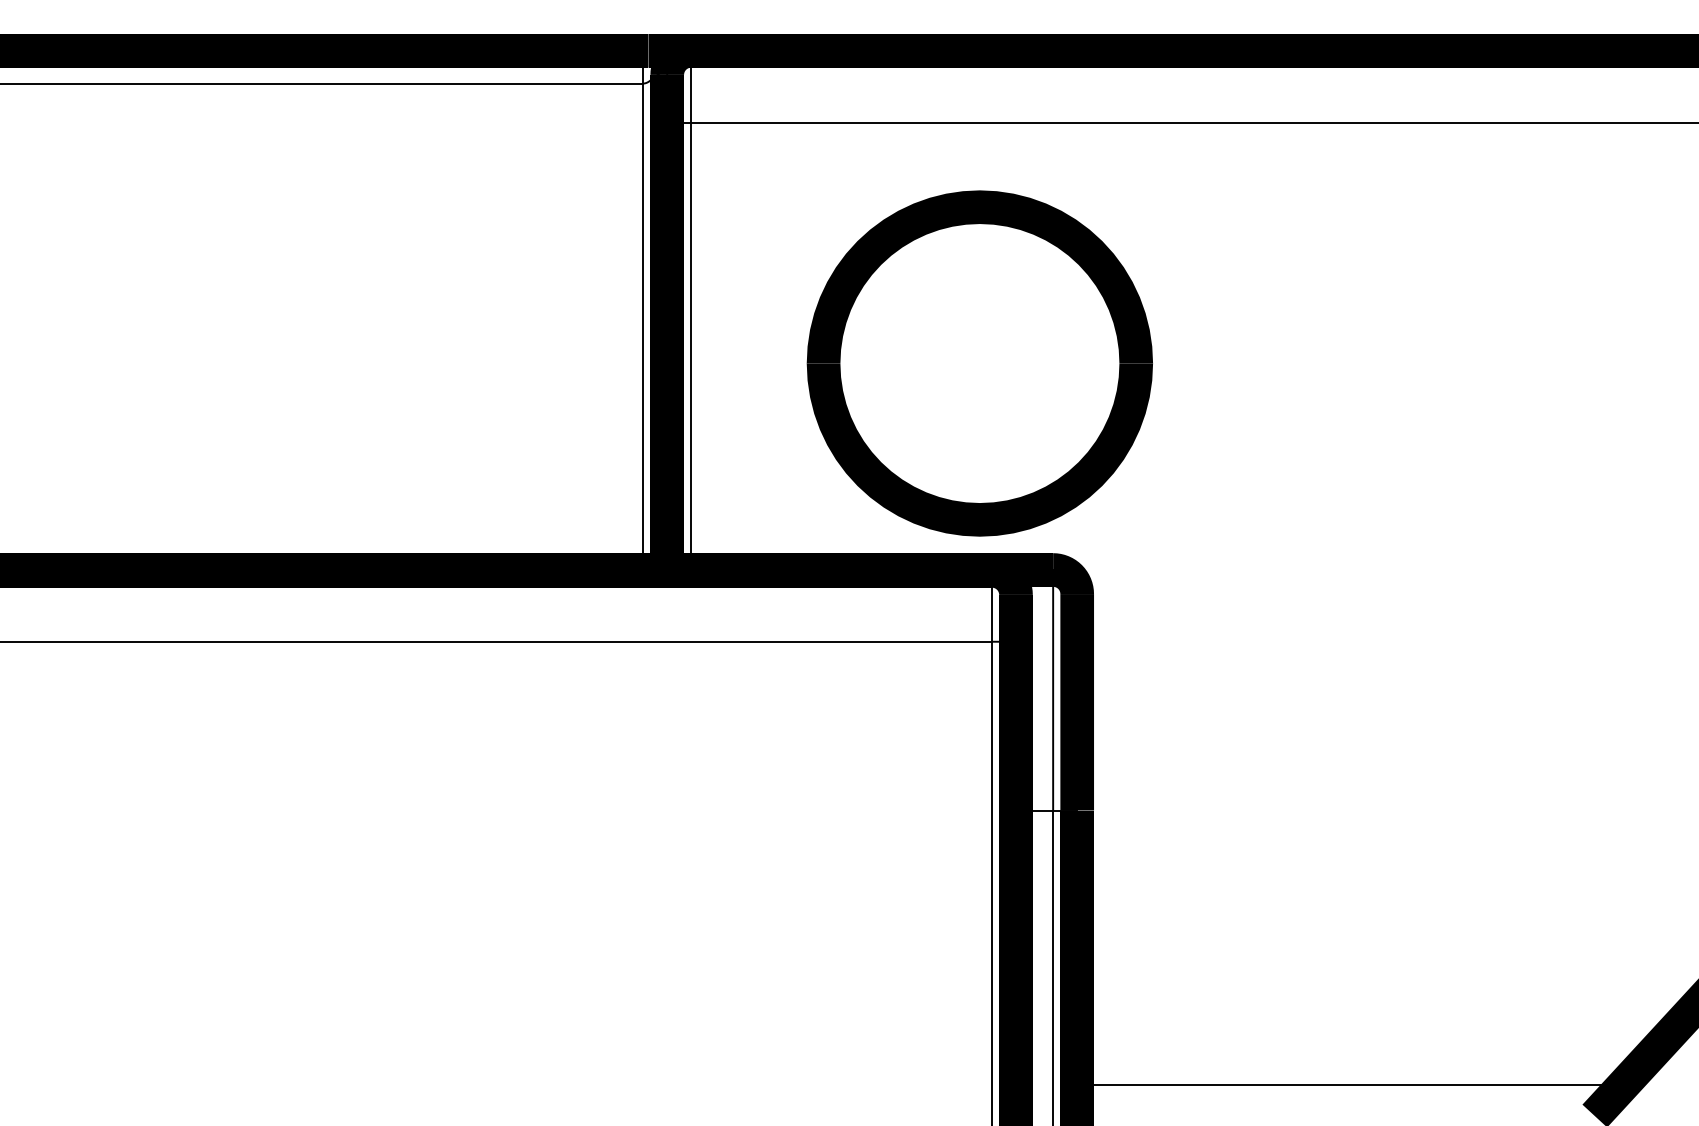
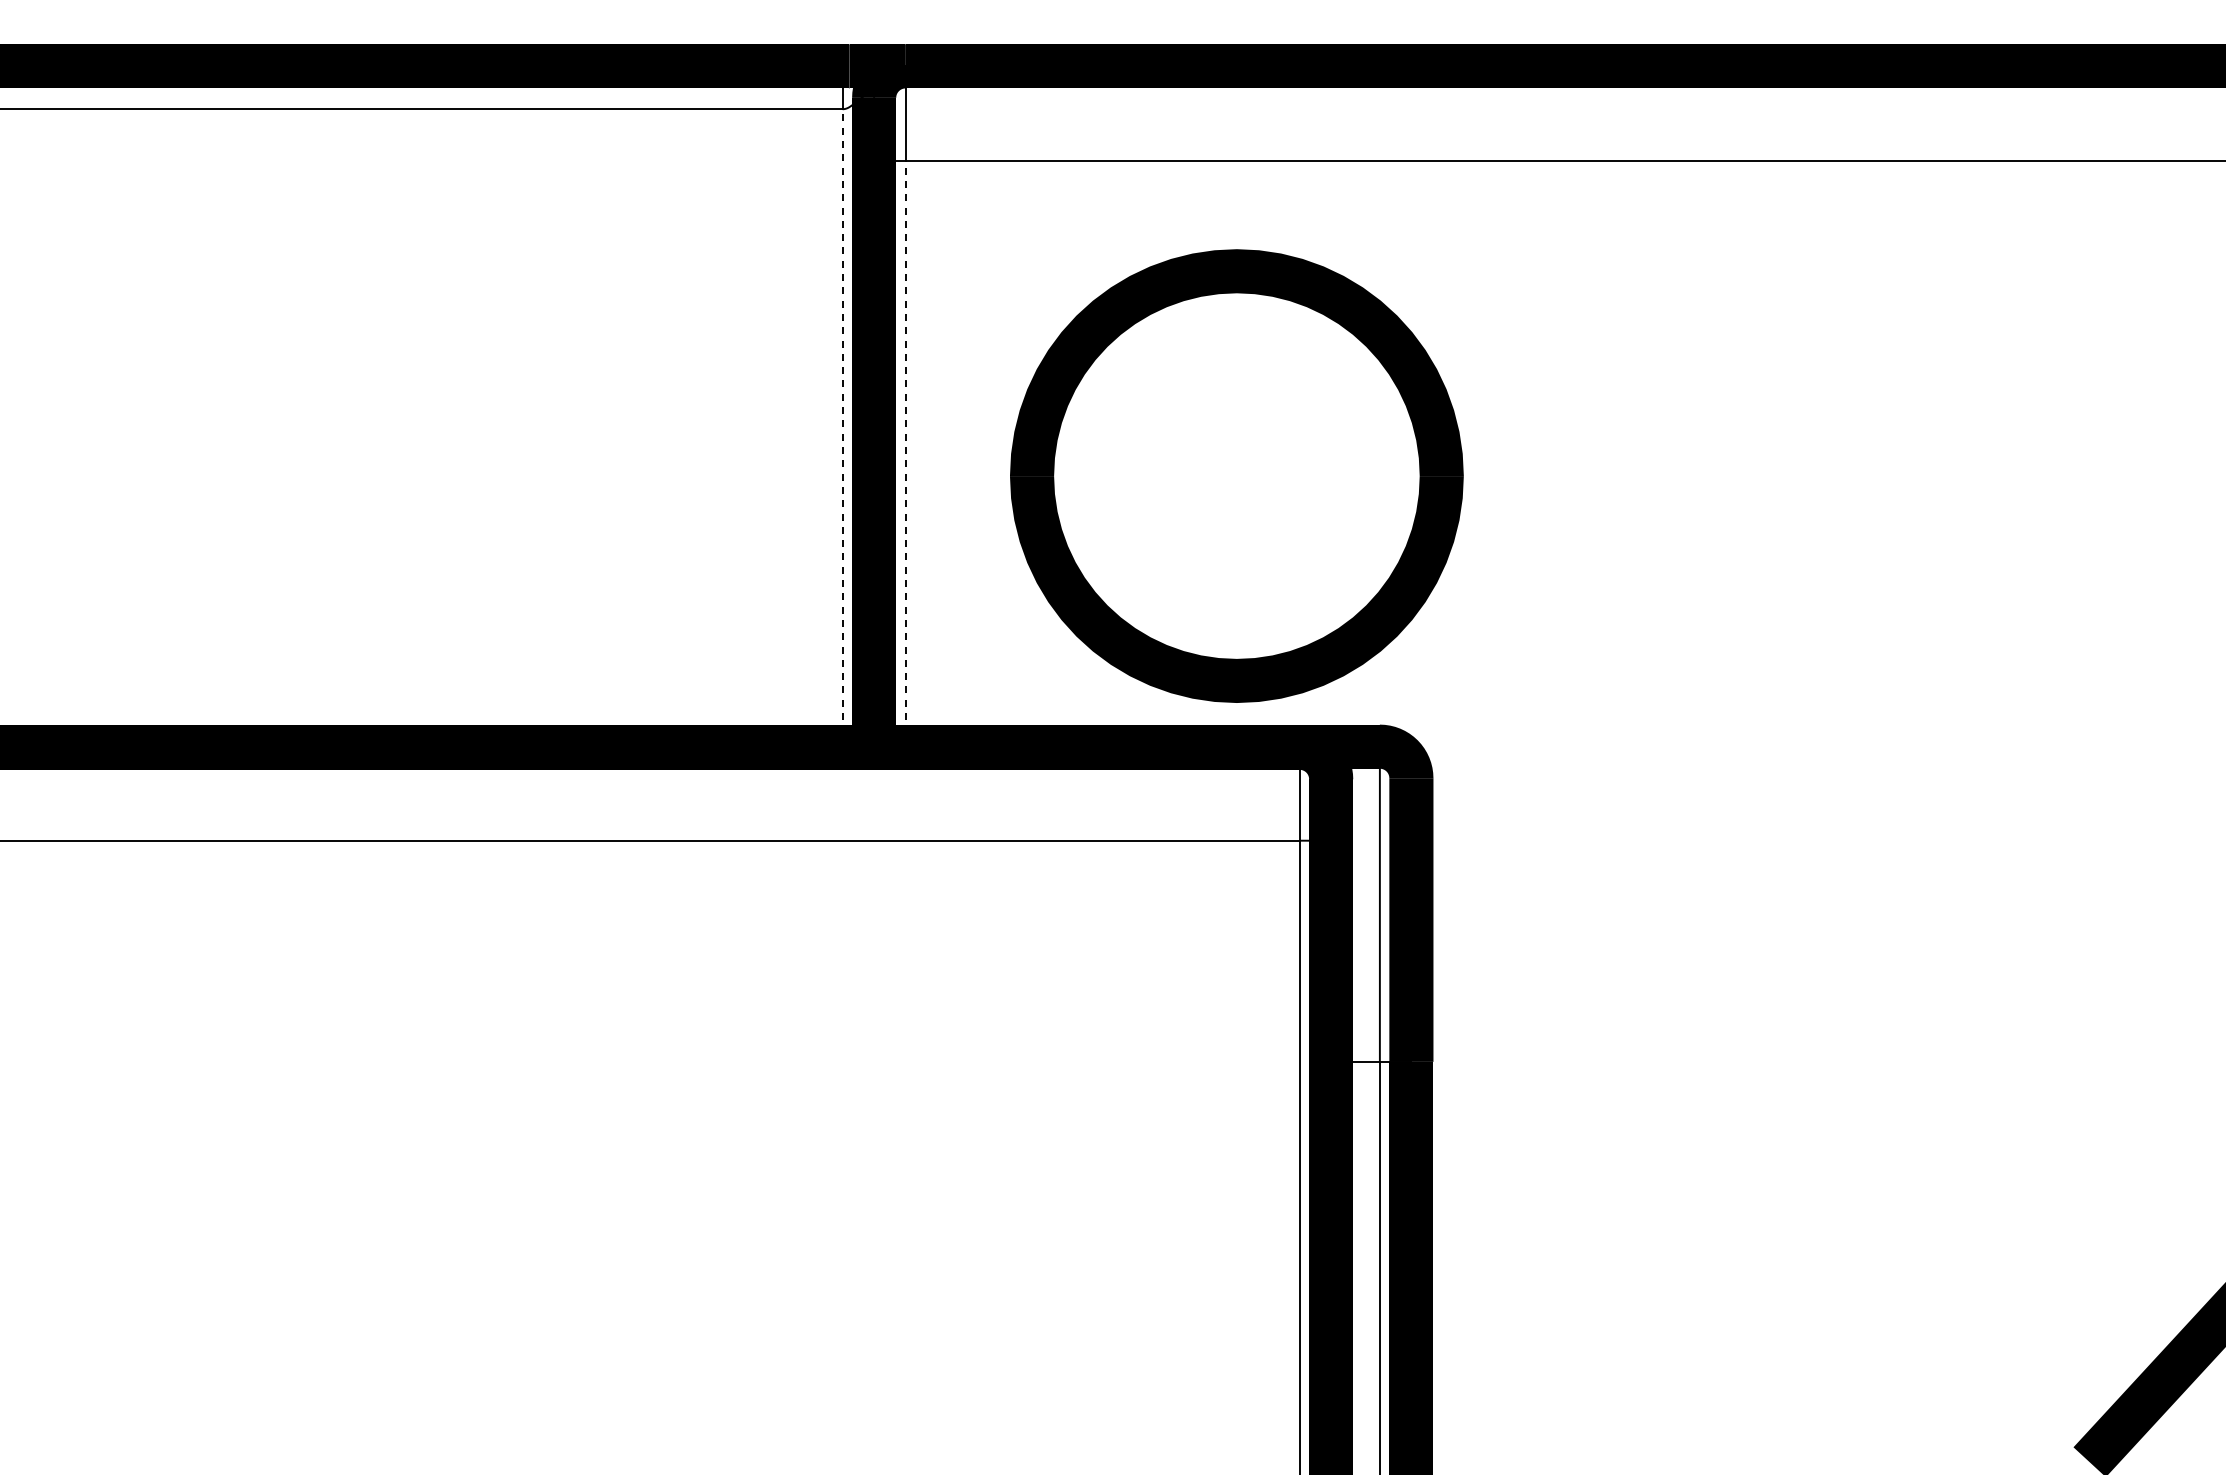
line: (643, 326) -> (842, 427), solid -> dashed
line: (691, 346) -> (905, 453), solid -> dashed
part: (979, 363) -> (1236, 475), moved
line: (1350, 1084) -> (1769, 1421), removed

